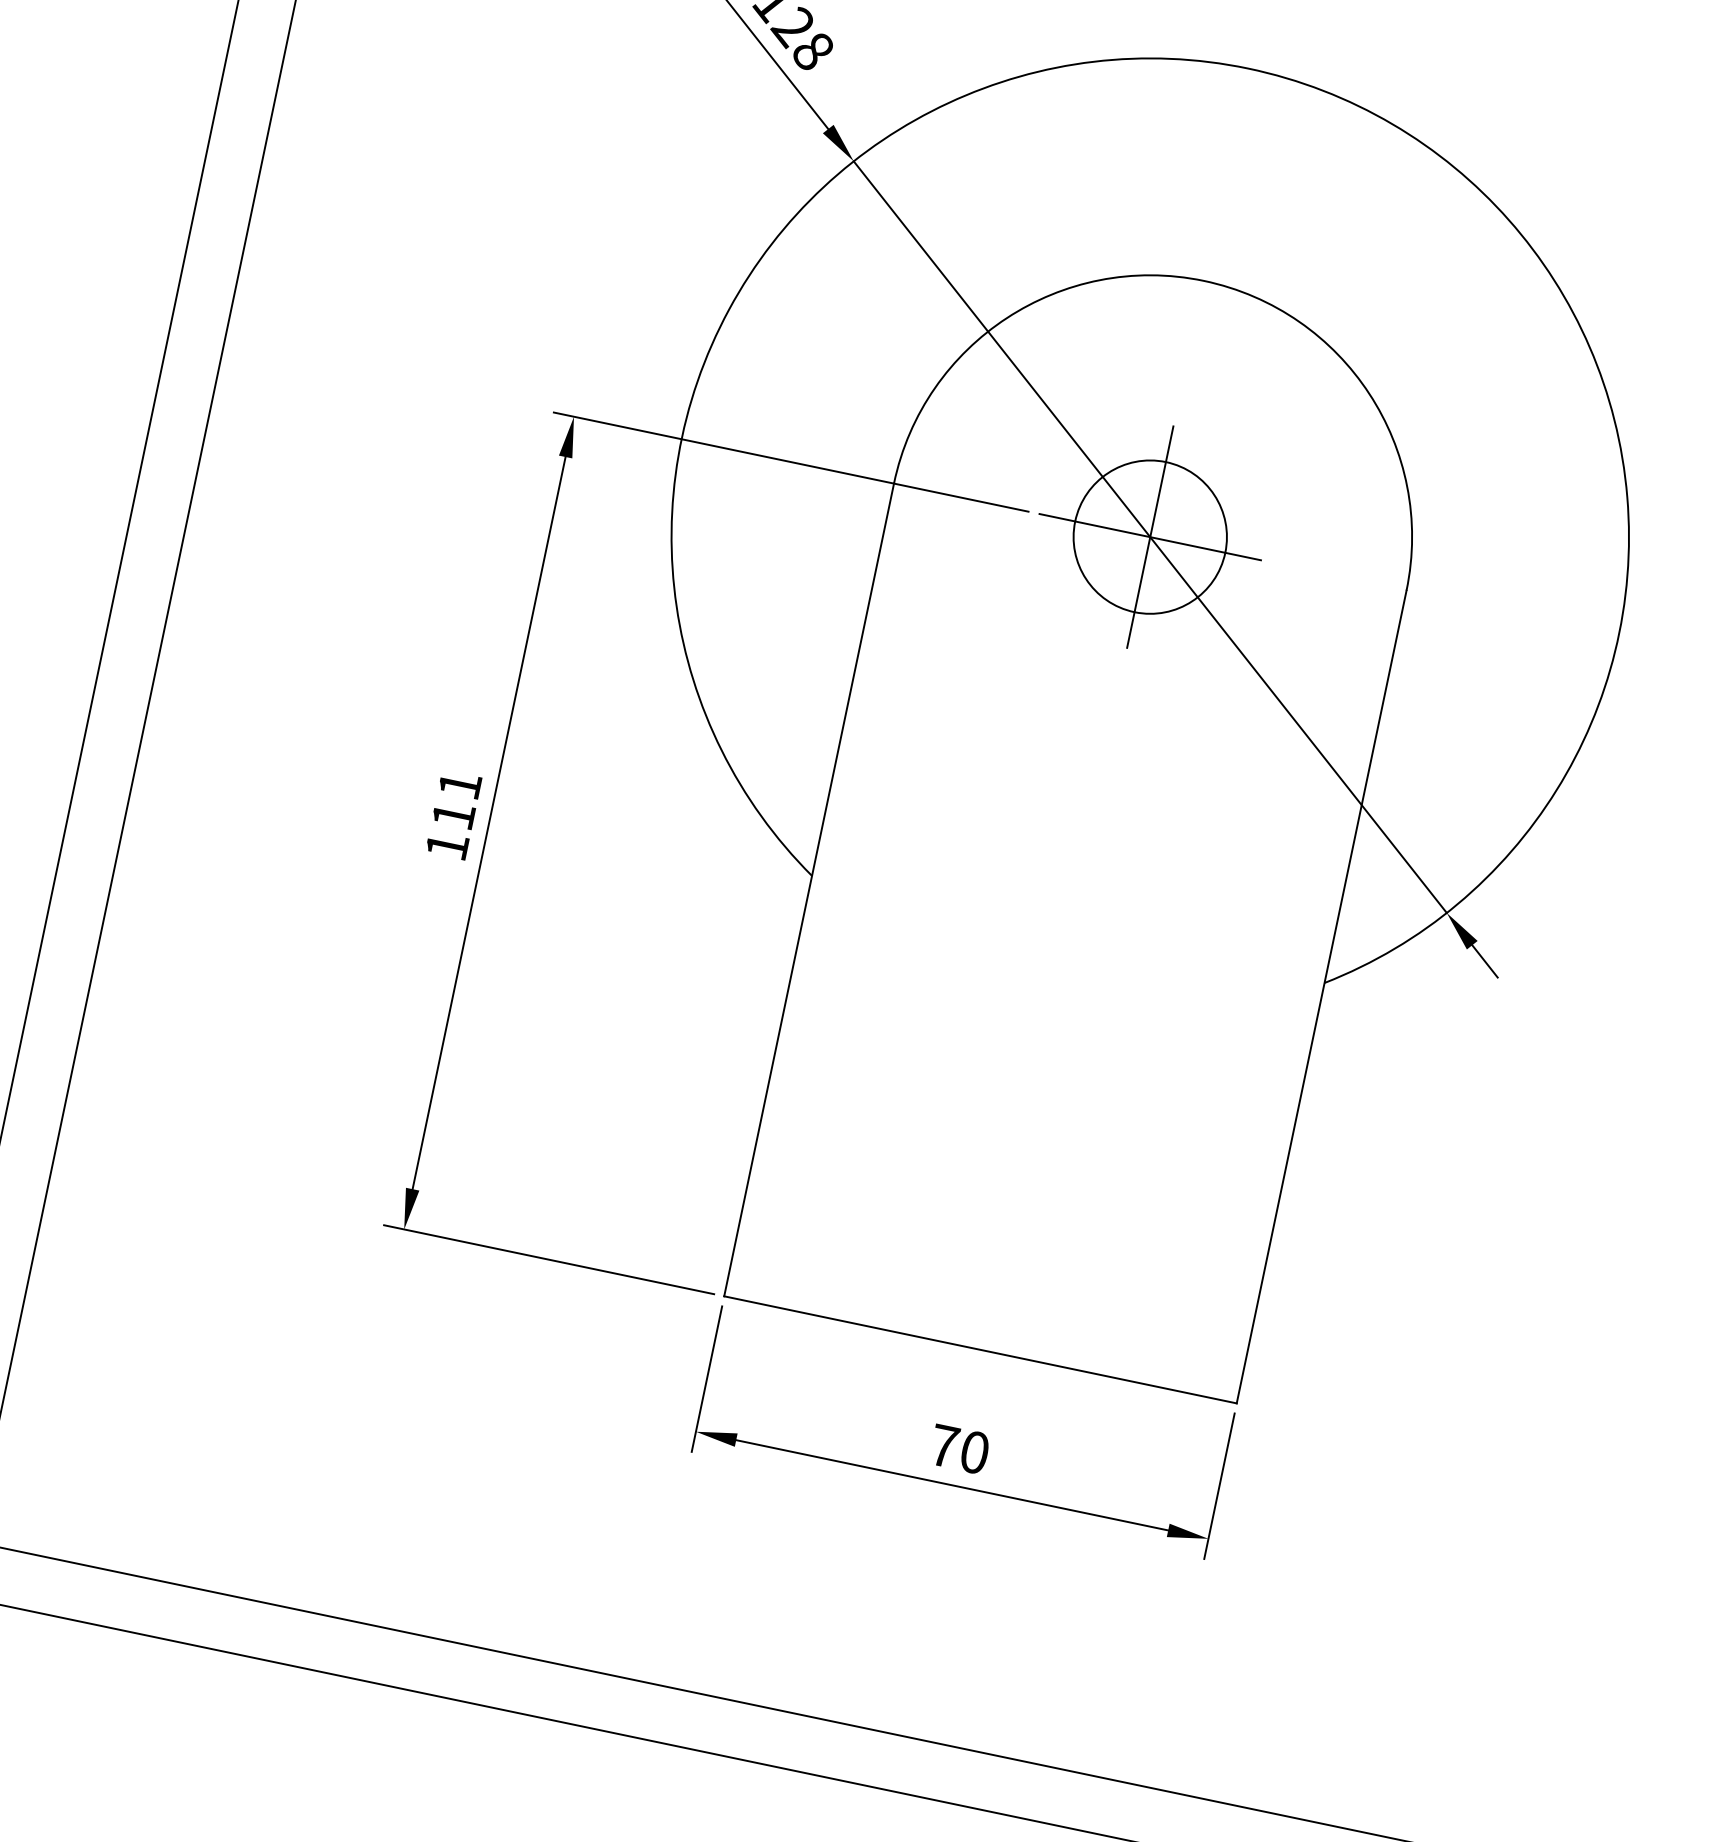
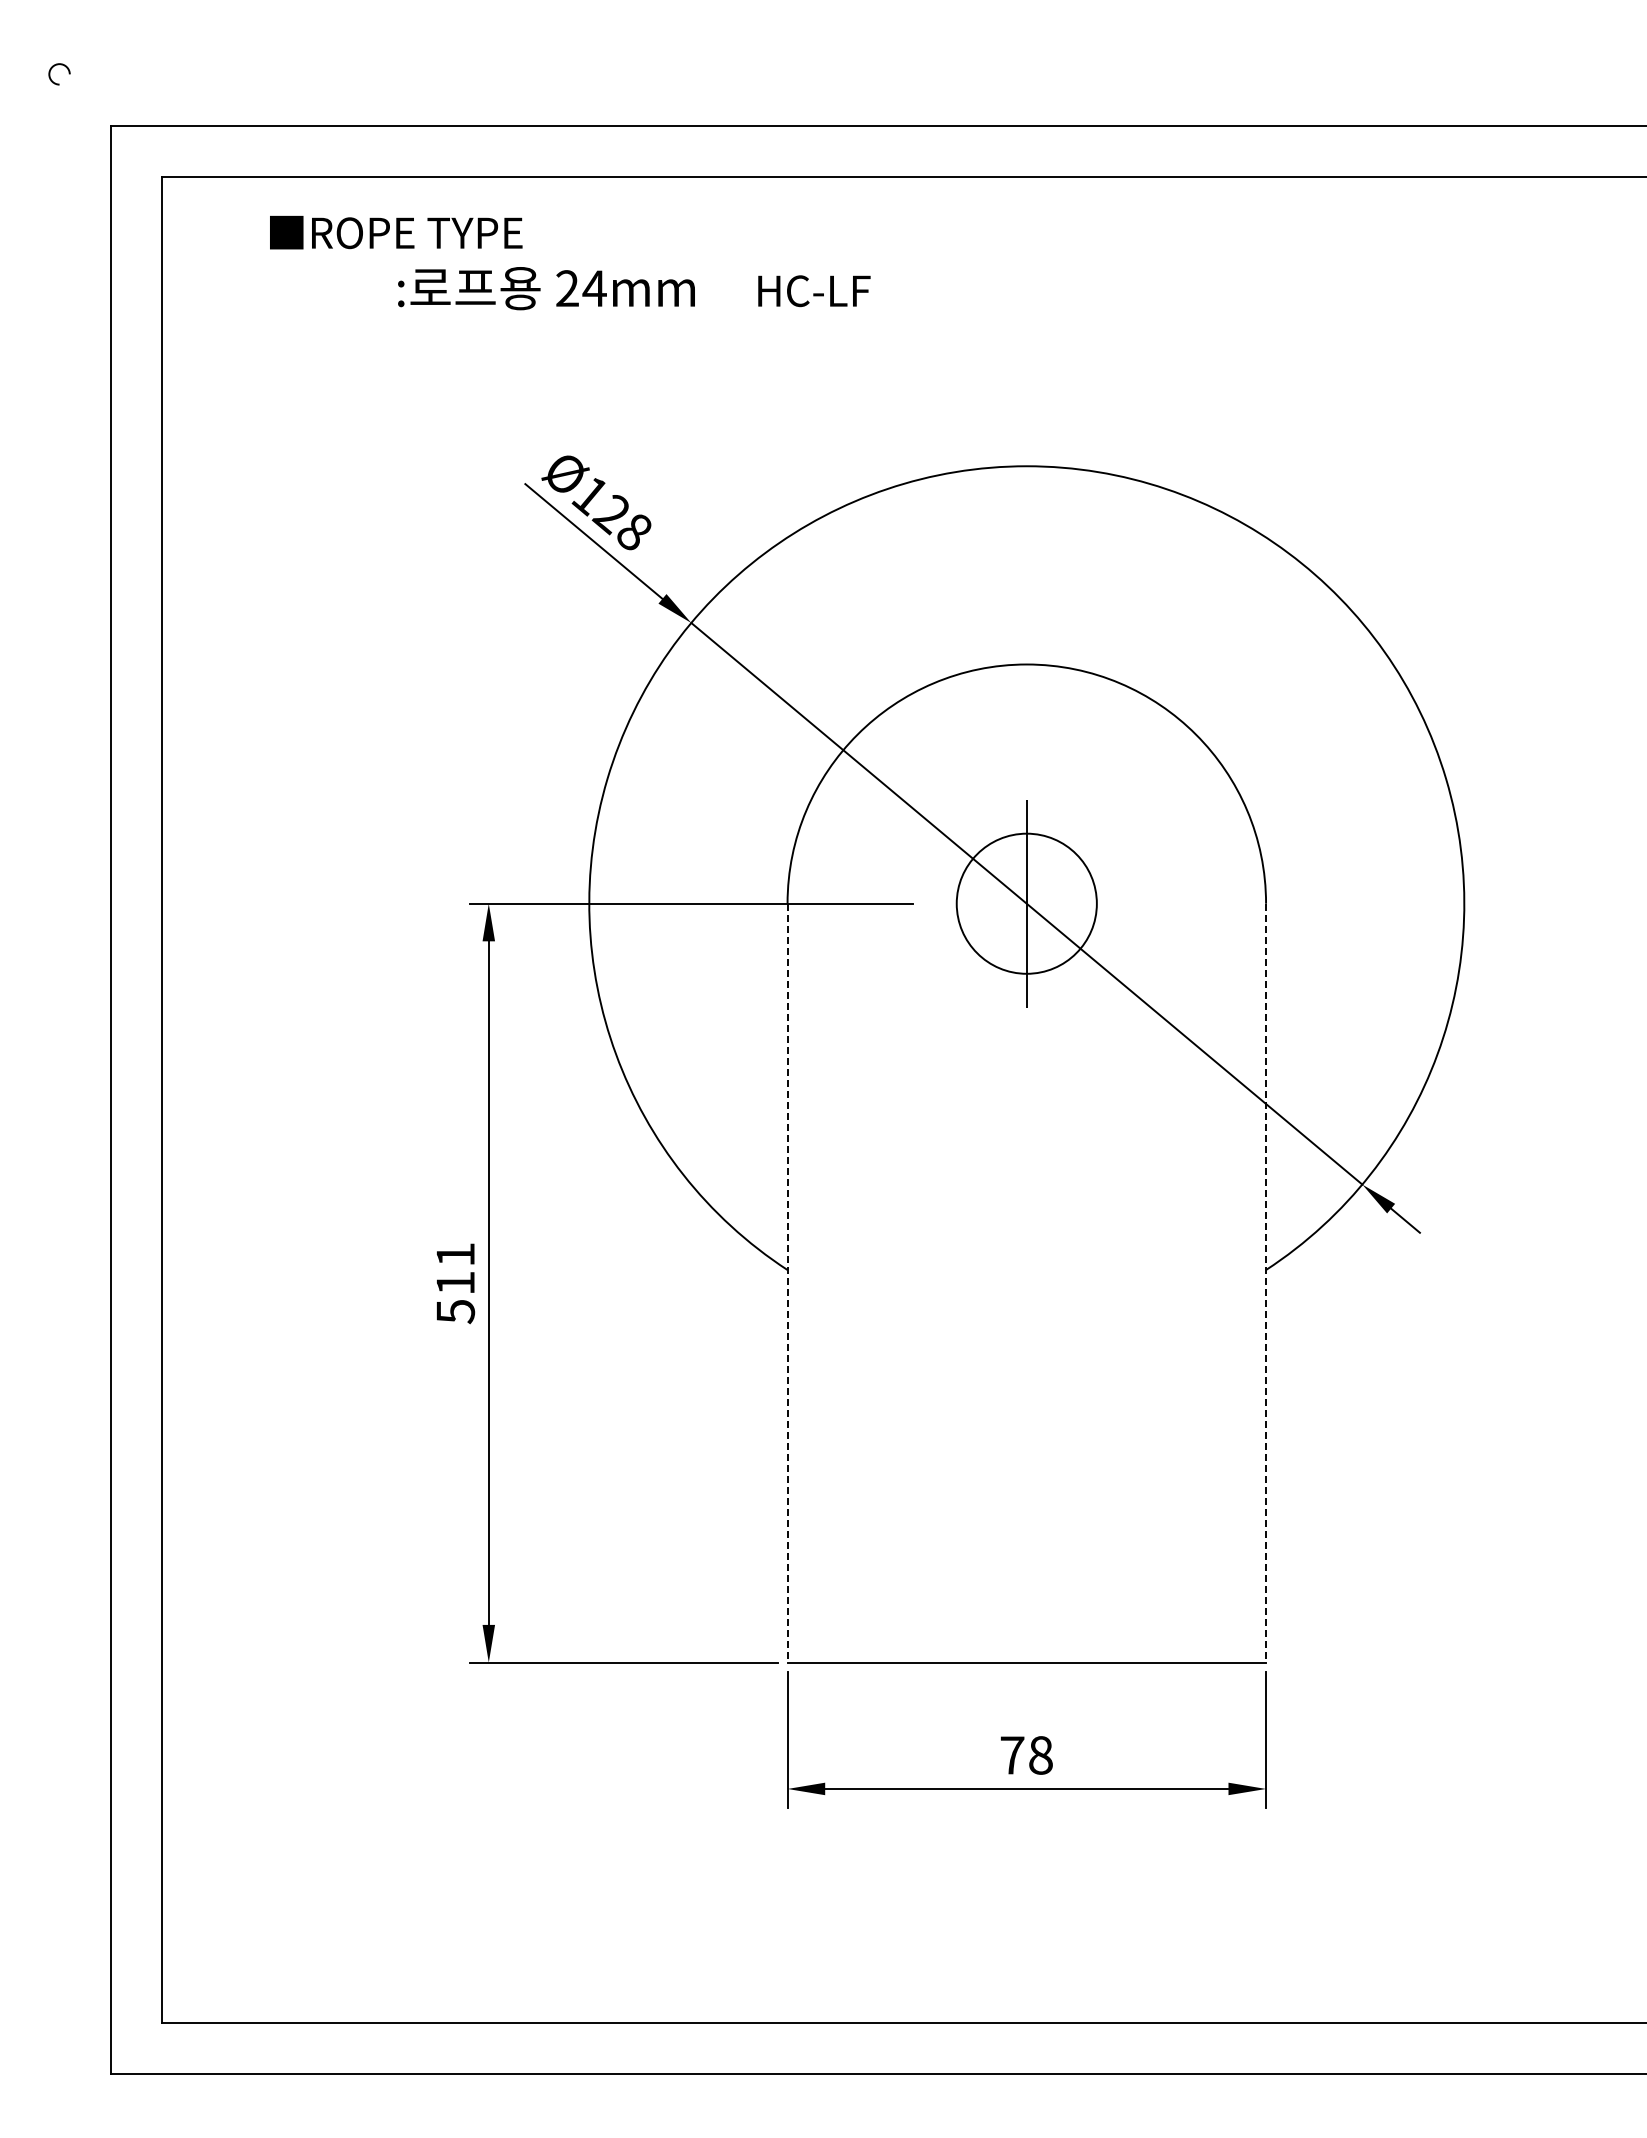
line: (1149, 536) -> (1026, 903), removed
text: (446, 847) -> (455, 1312), 111 -> 511
line: (808, 890) -> (787, 1283), solid -> dashed
line: (1322, 997) -> (1266, 1283), solid -> dashed
text: (974, 1452) -> (1040, 1755), 70 -> 78

